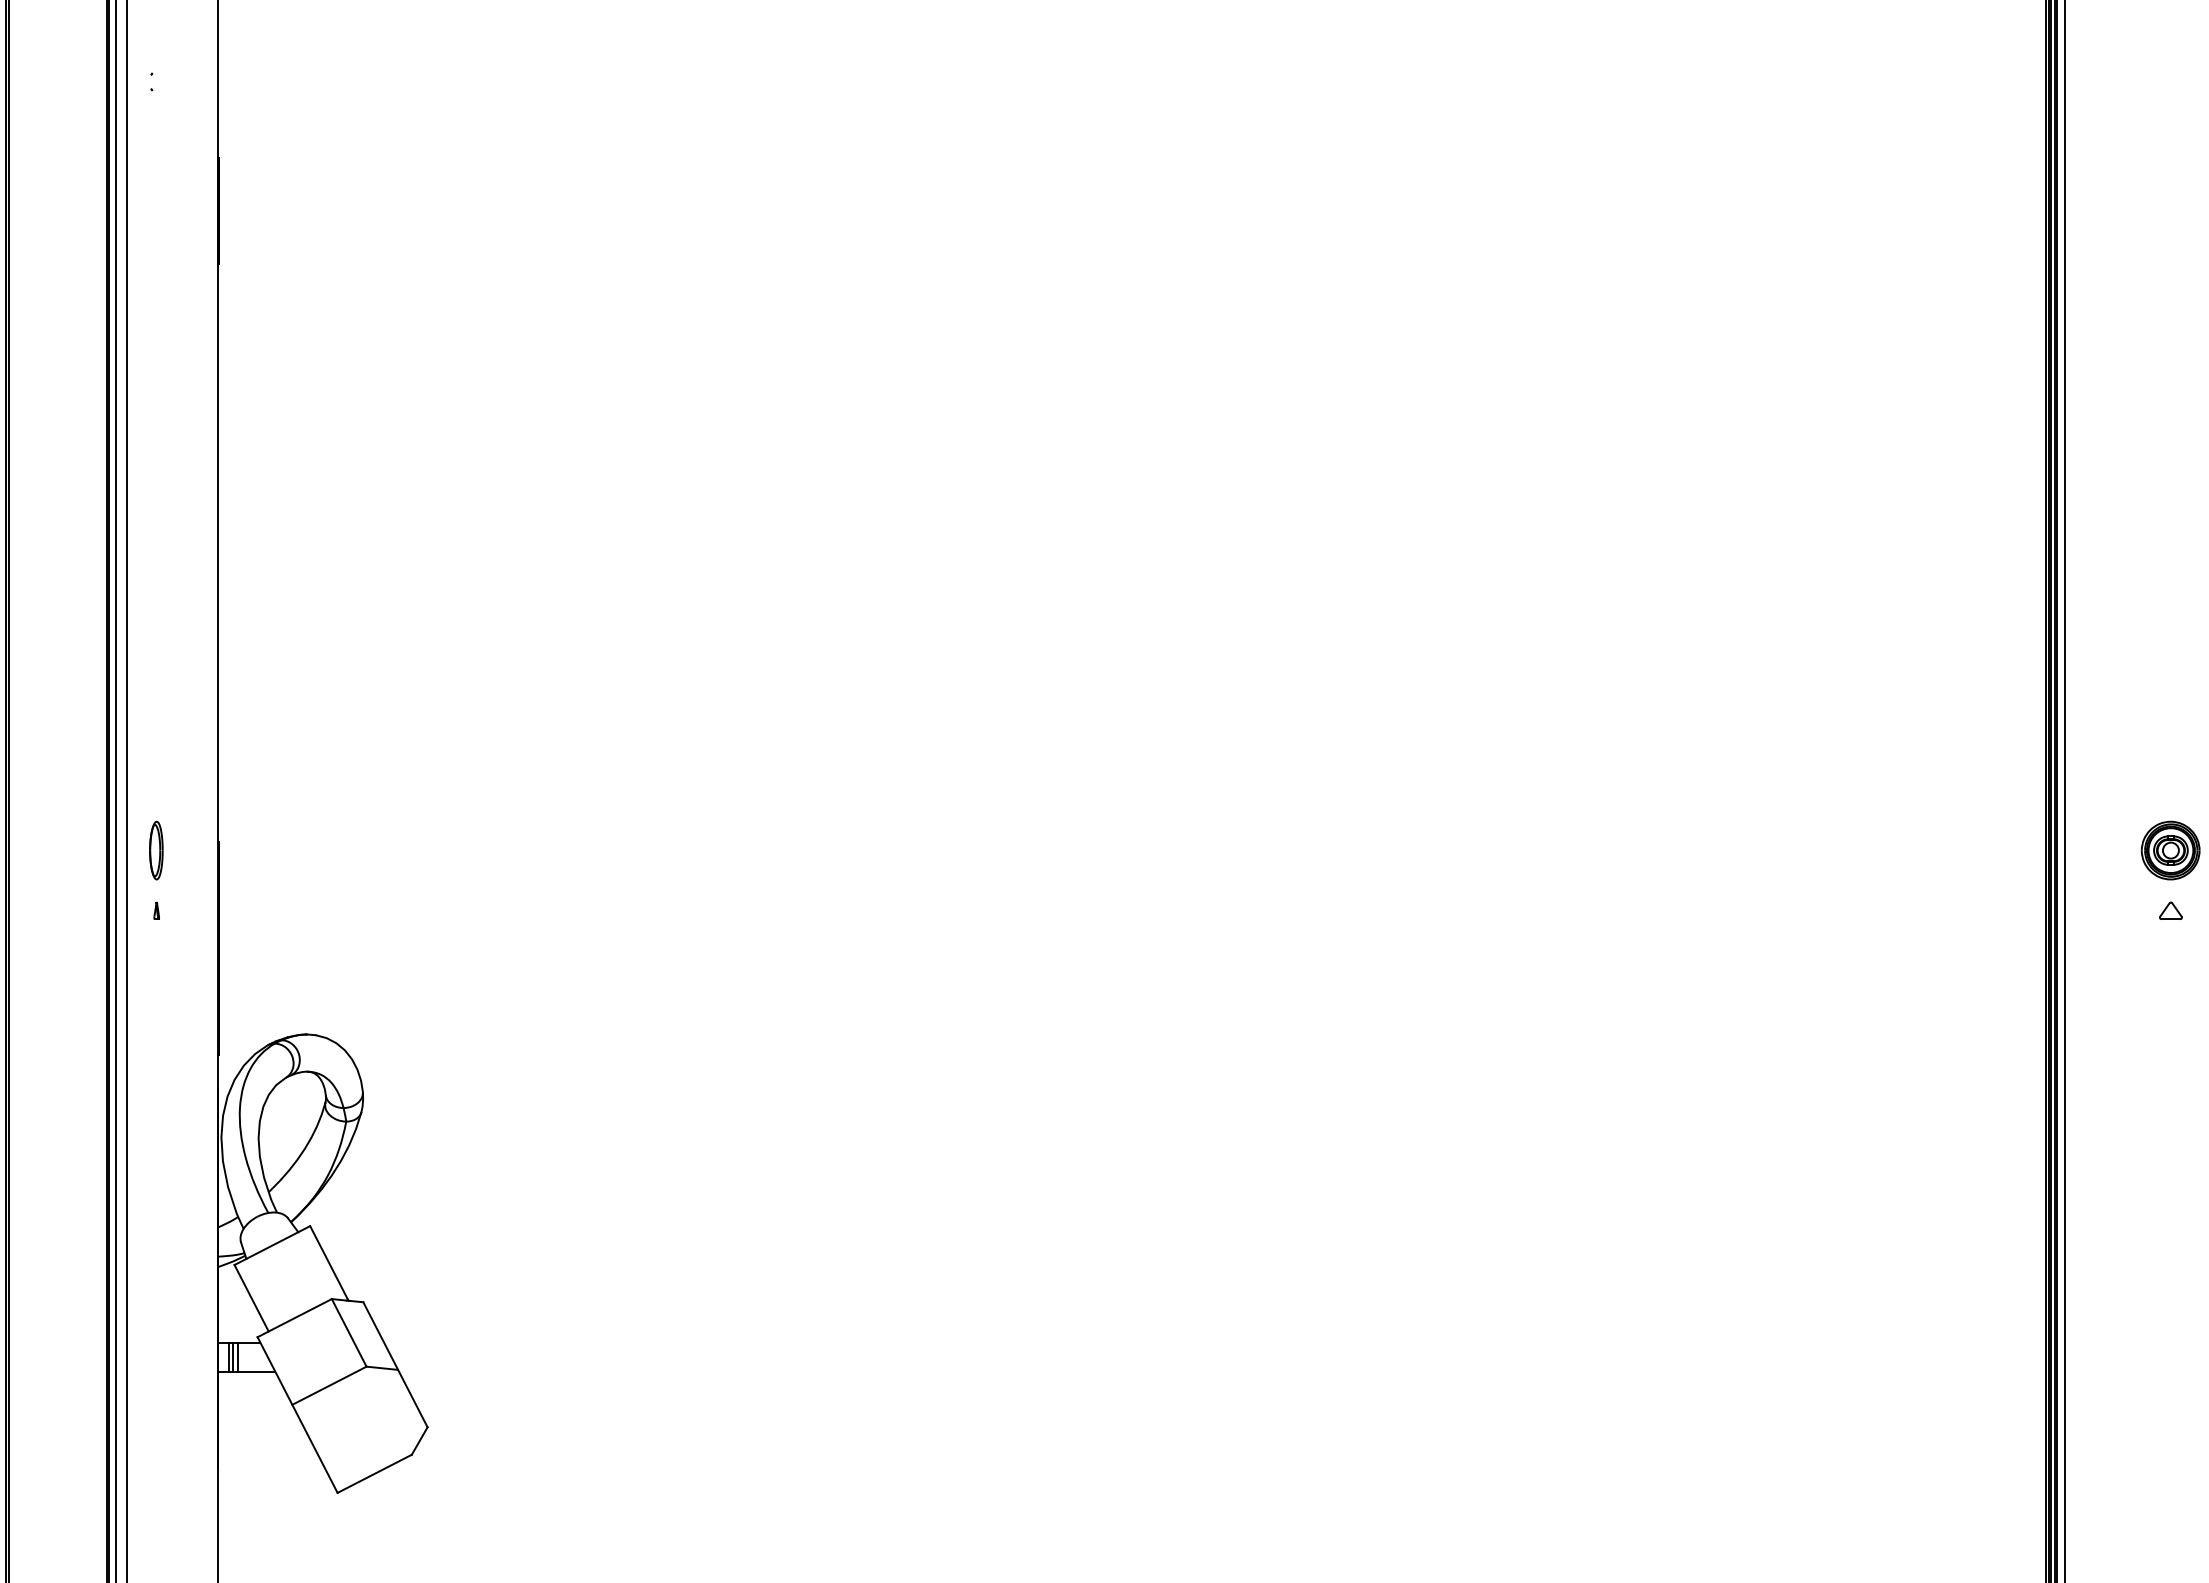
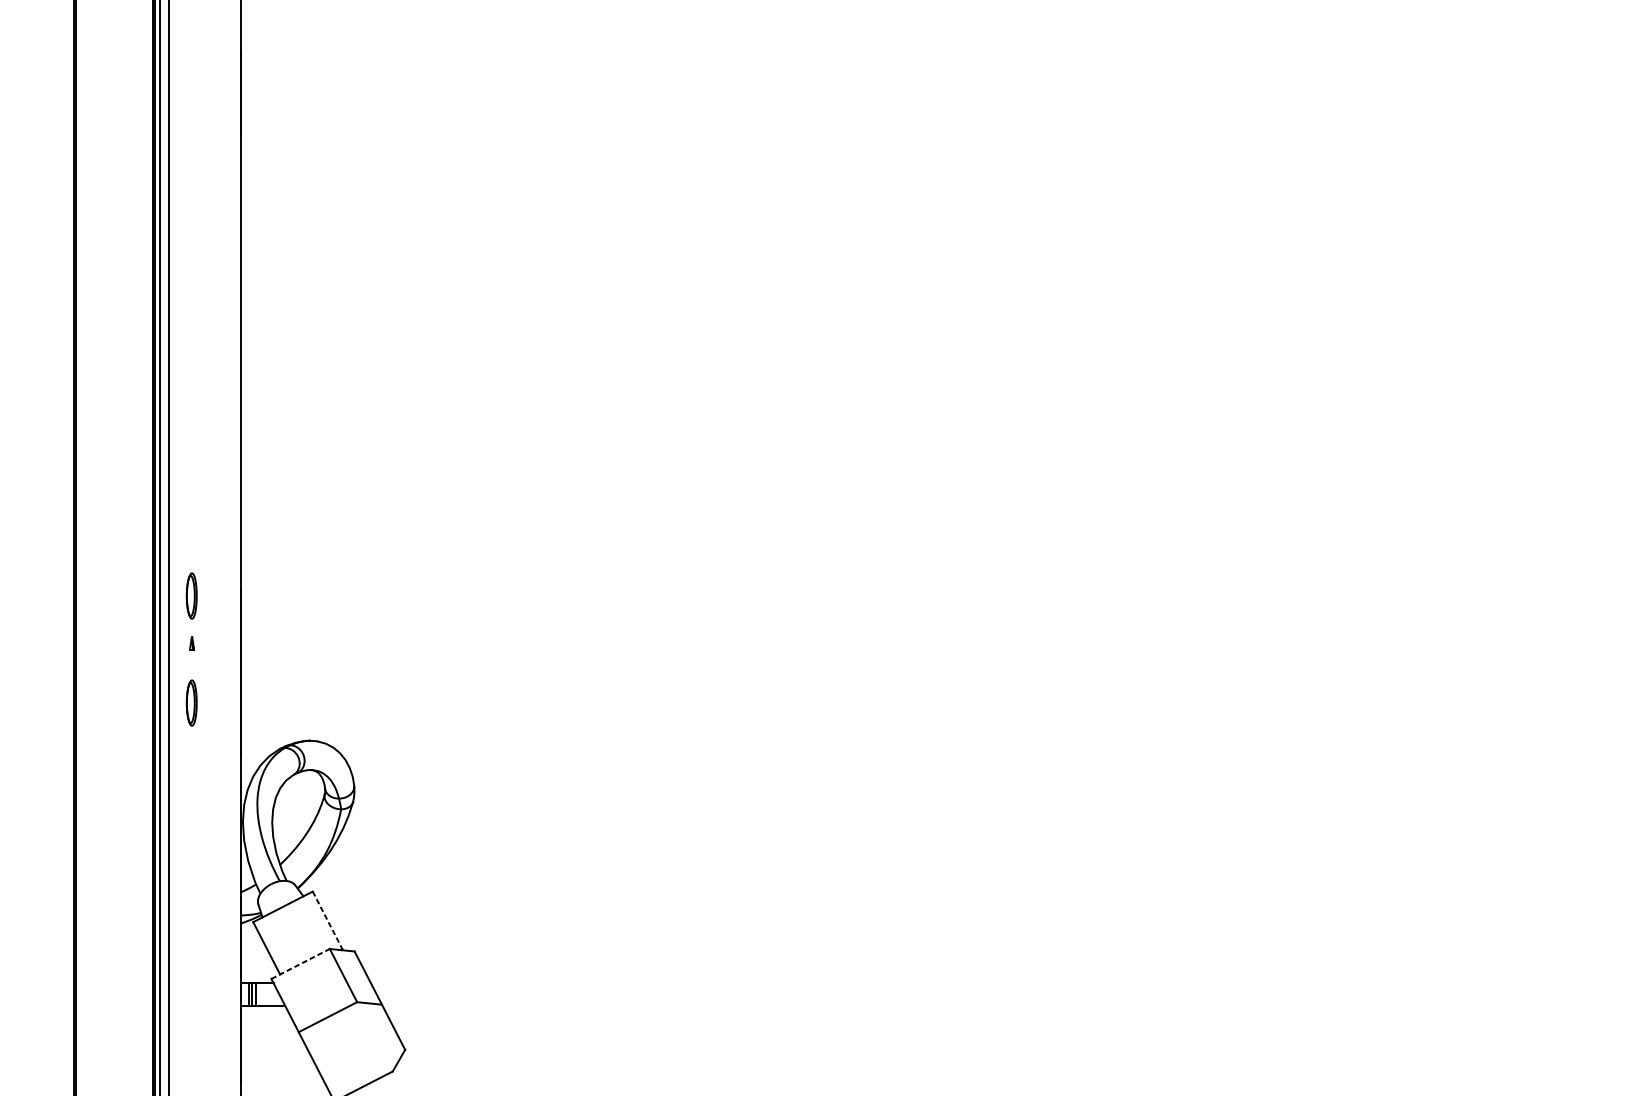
part: (156, 986) -> (191, 703), added
line: (329, 1263) -> (327, 920), solid -> dashed
line: (294, 1318) -> (300, 964), solid -> dashed

